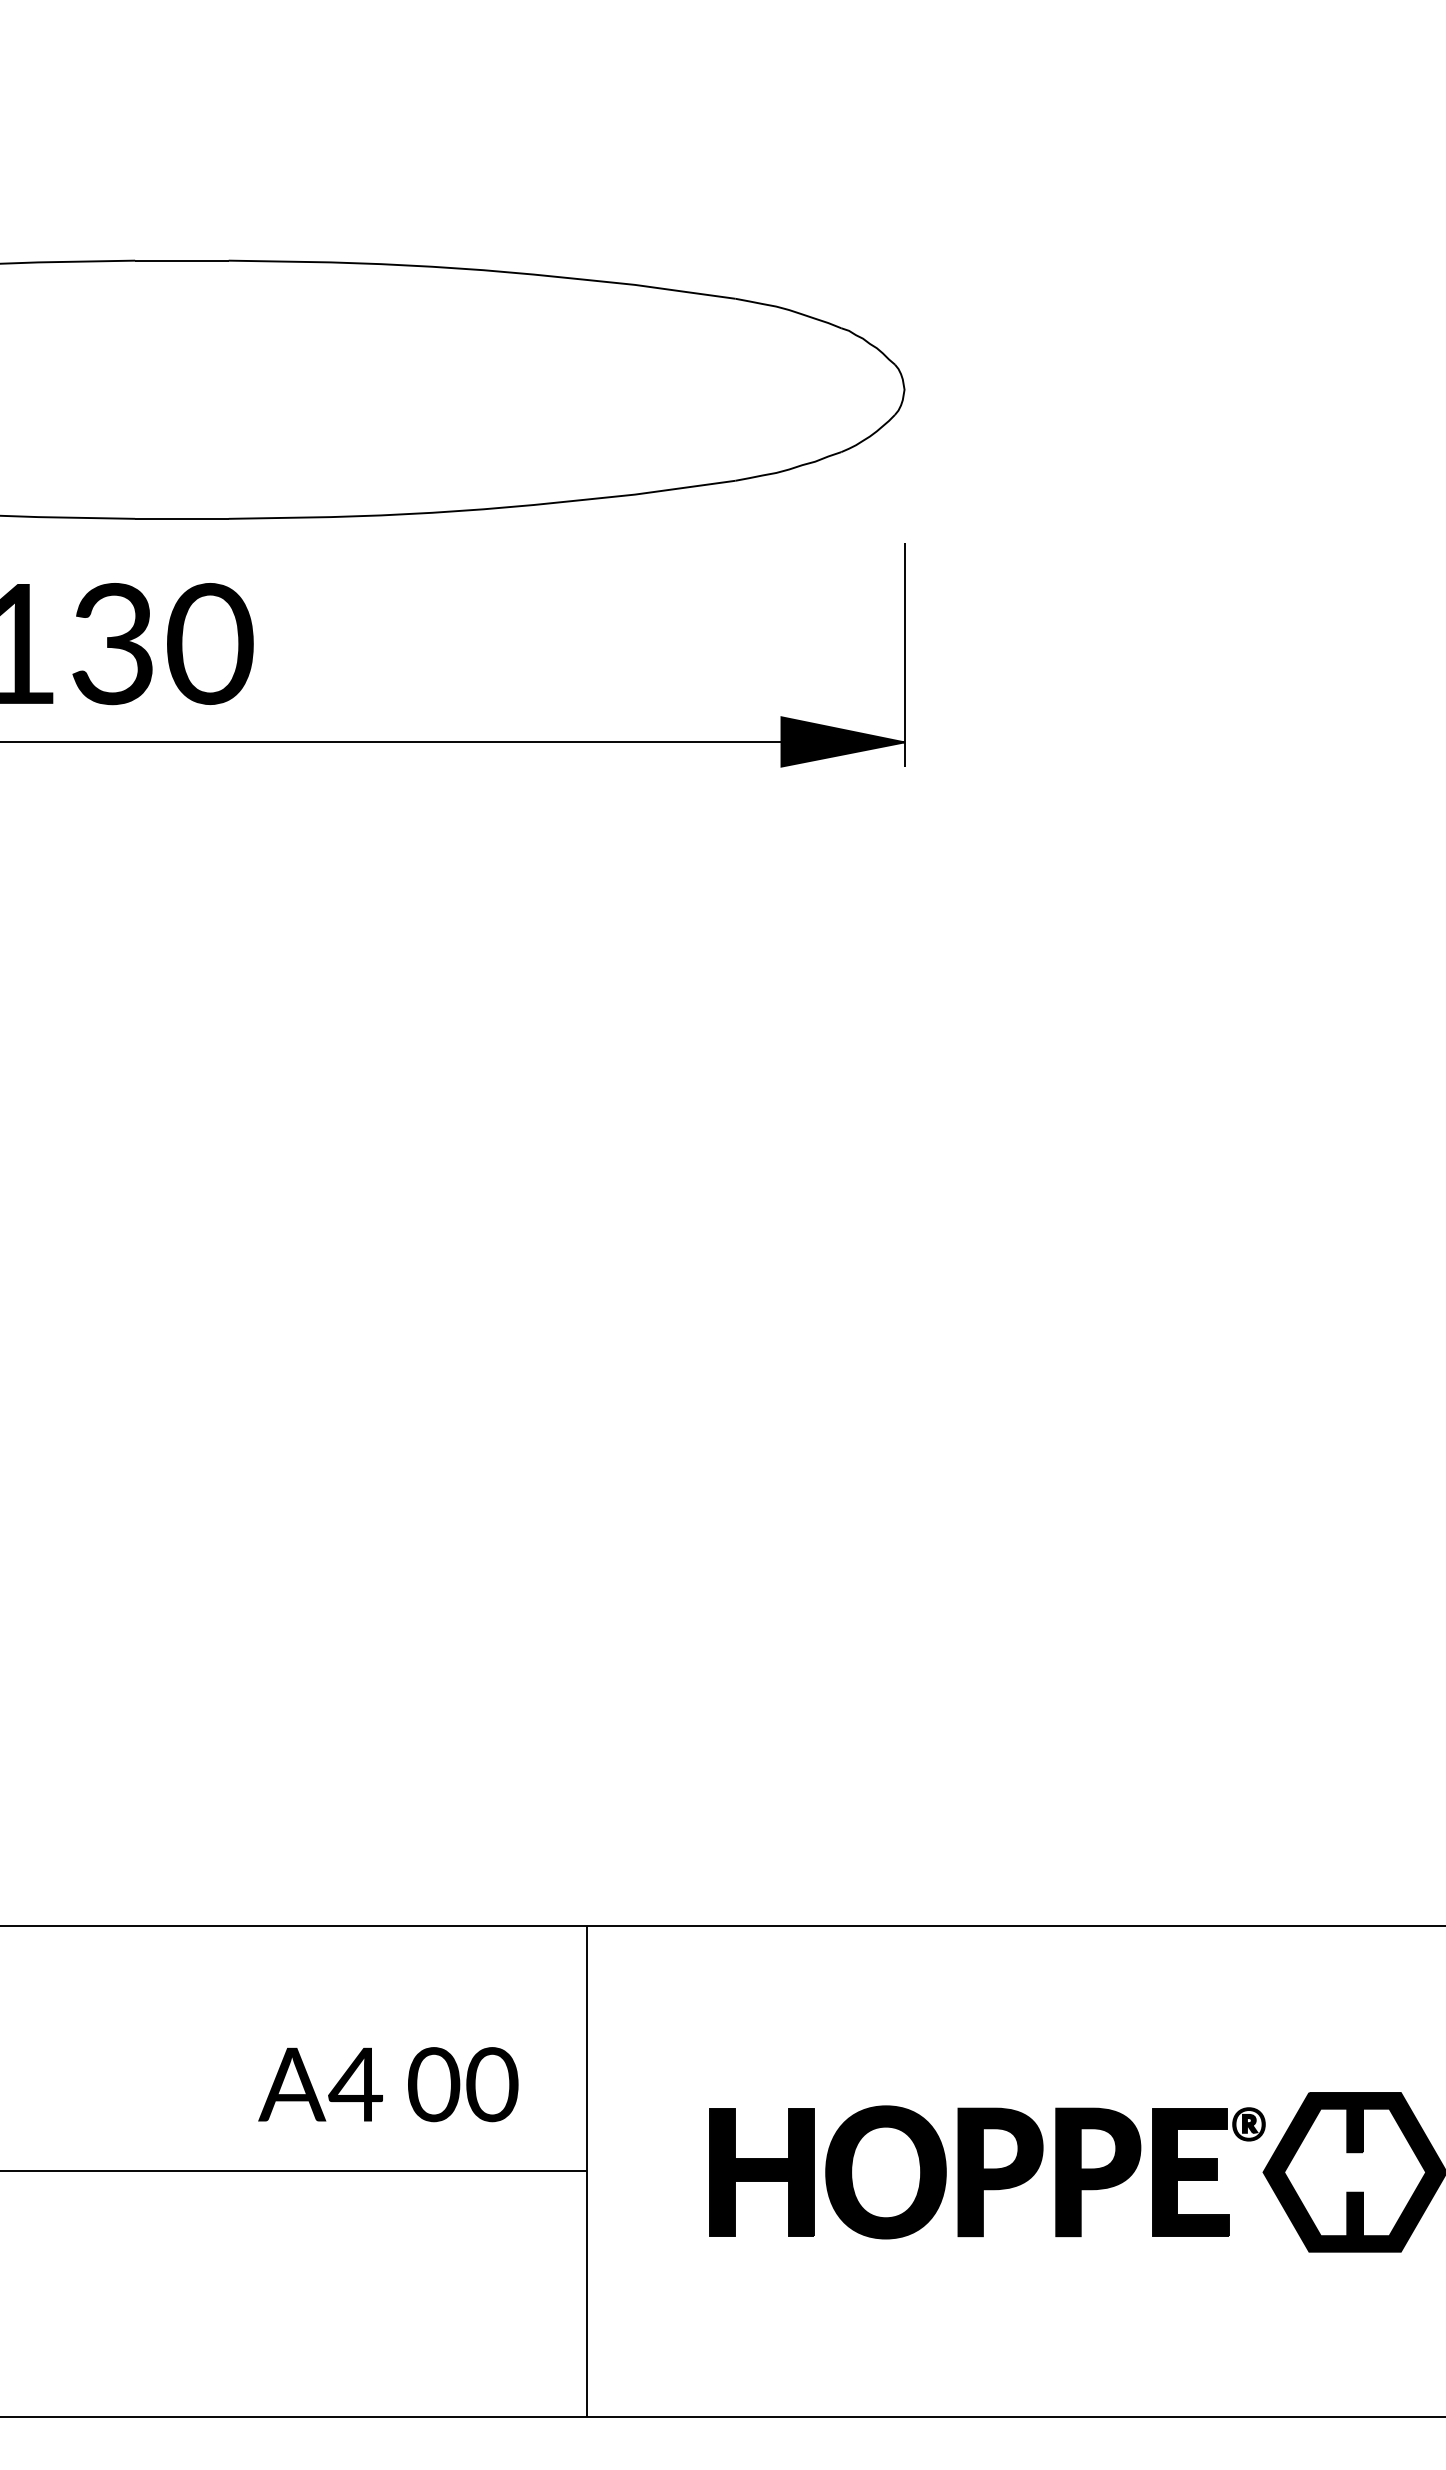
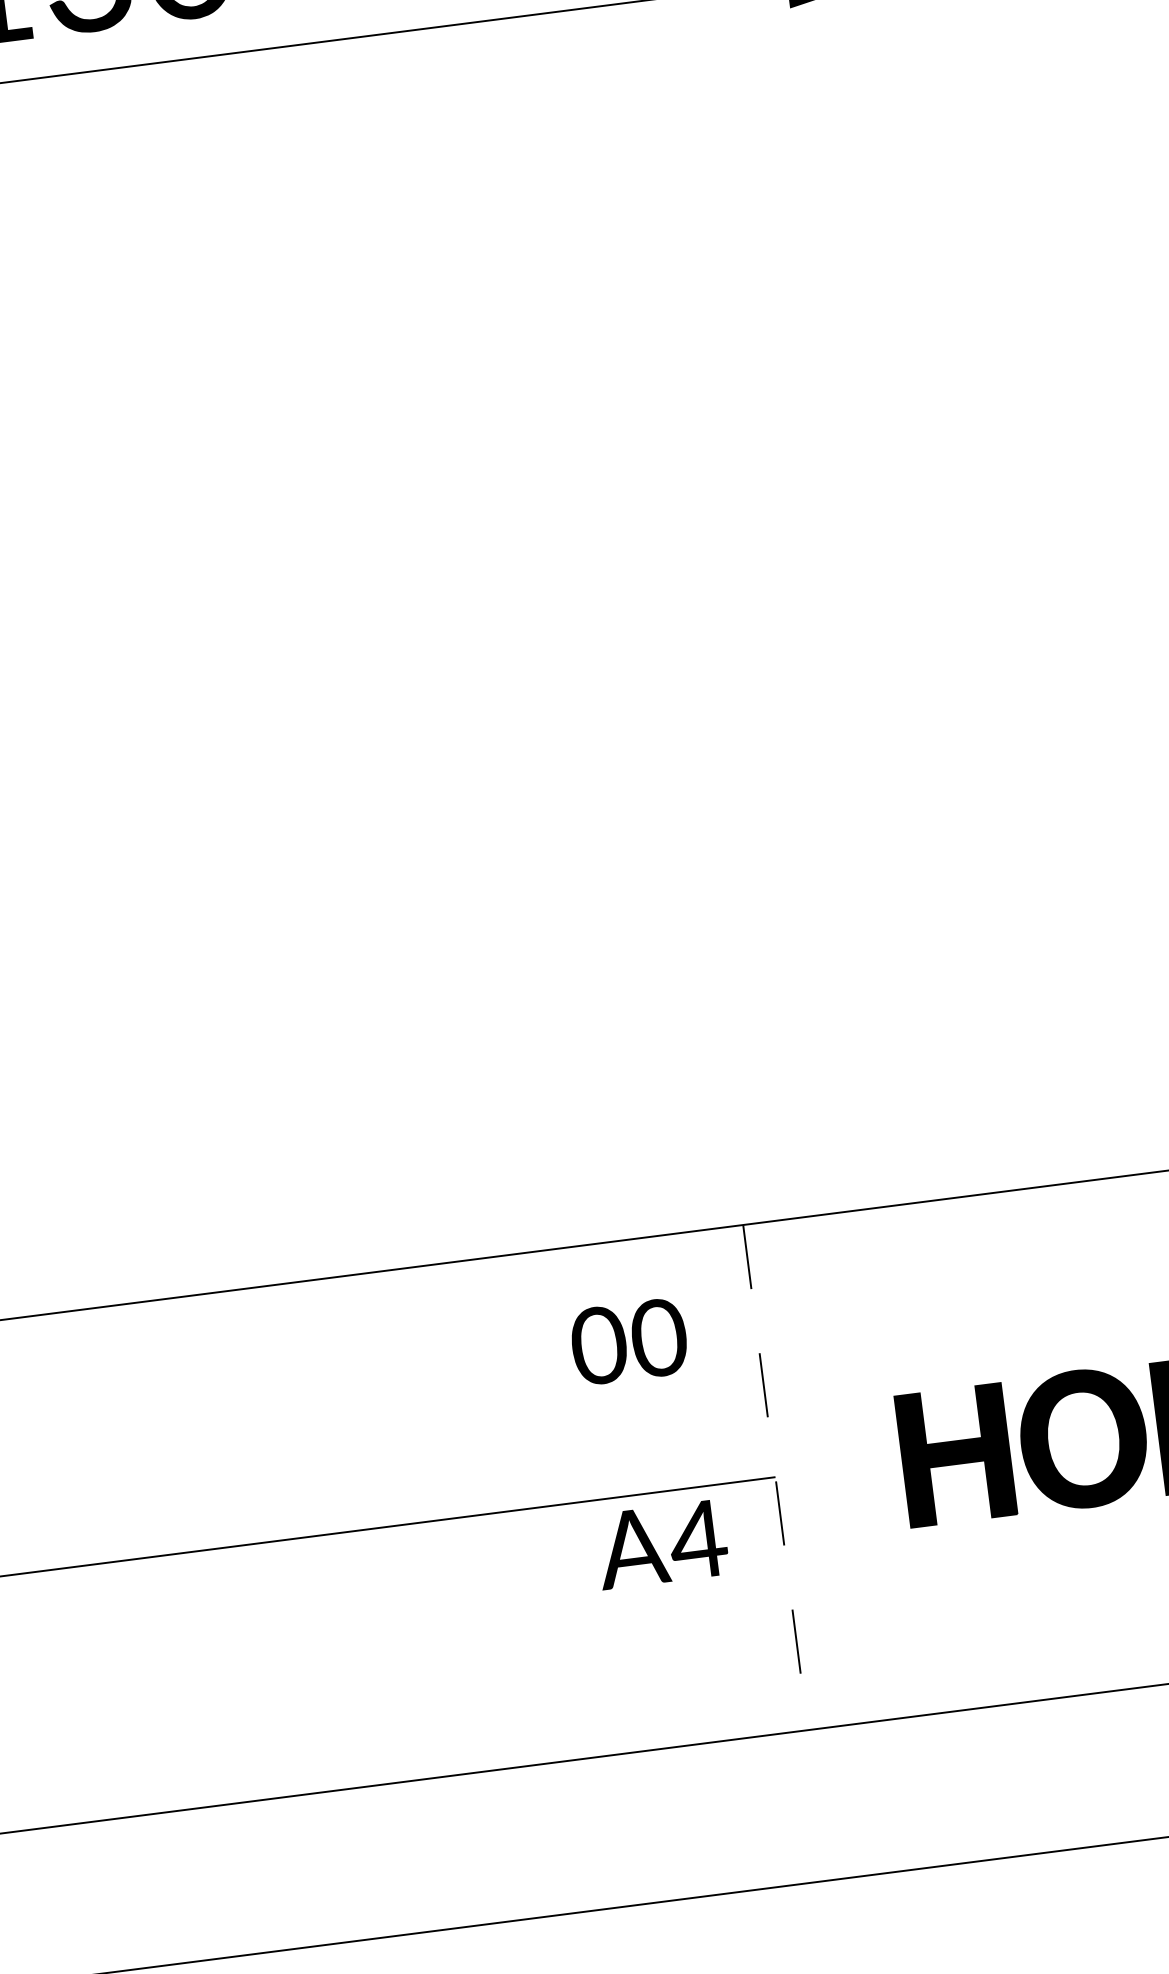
text: (320, 2084) -> (661, 1544), moved
text: (463, 2084) -> (629, 1341), moved
line: (586, 2171) -> (775, 1477), solid -> dashed

